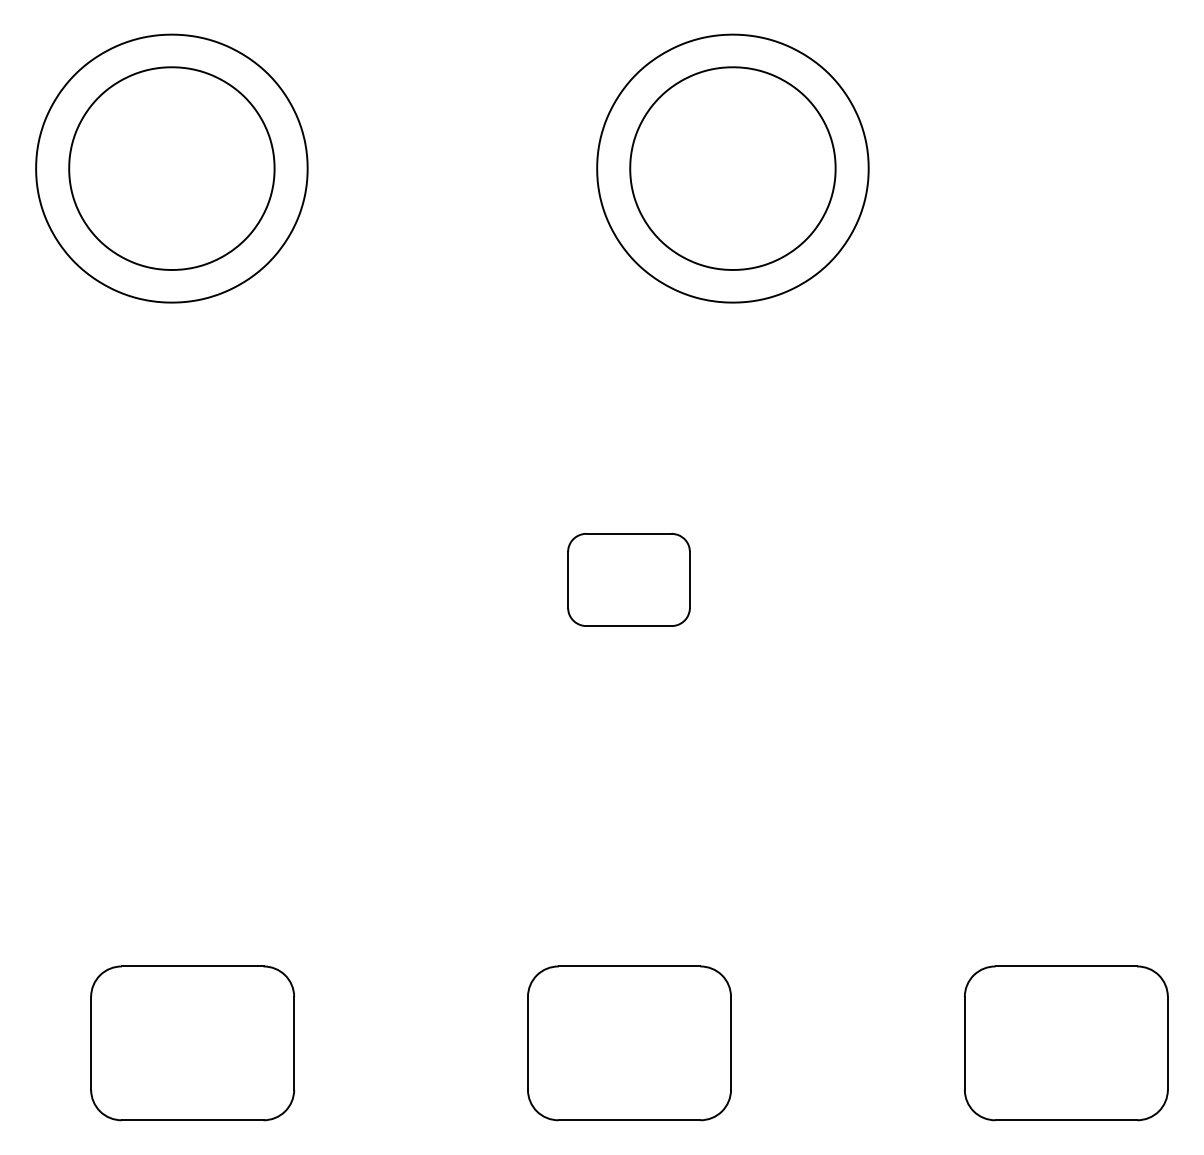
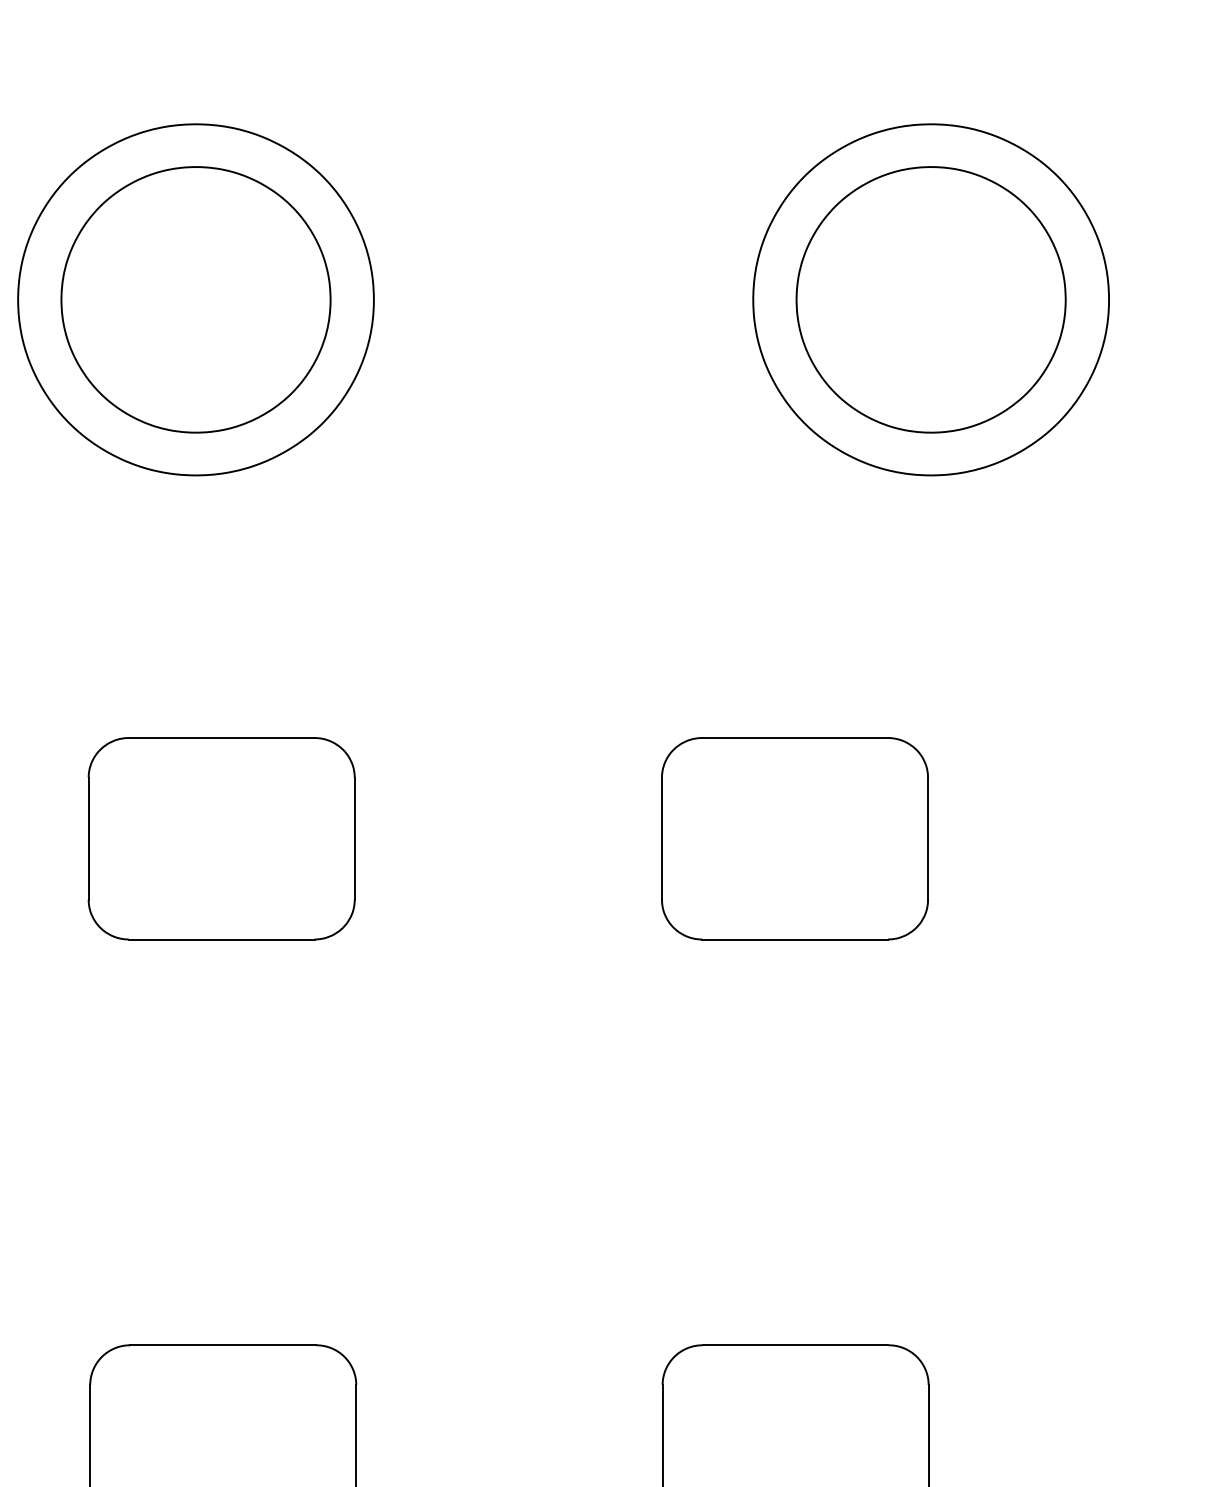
part: (191, 579) -> (221, 838), added
part: (628, 579) -> (794, 838), size x1.67

